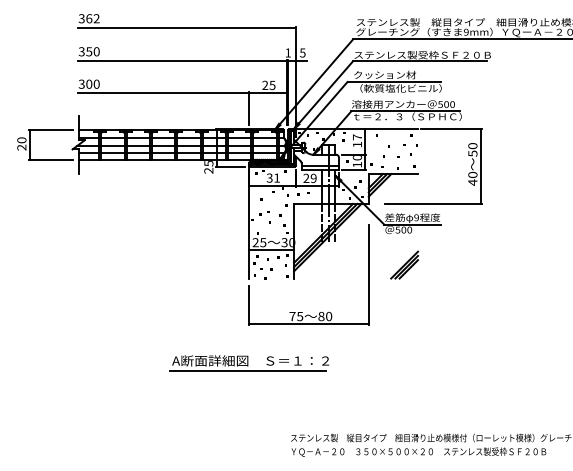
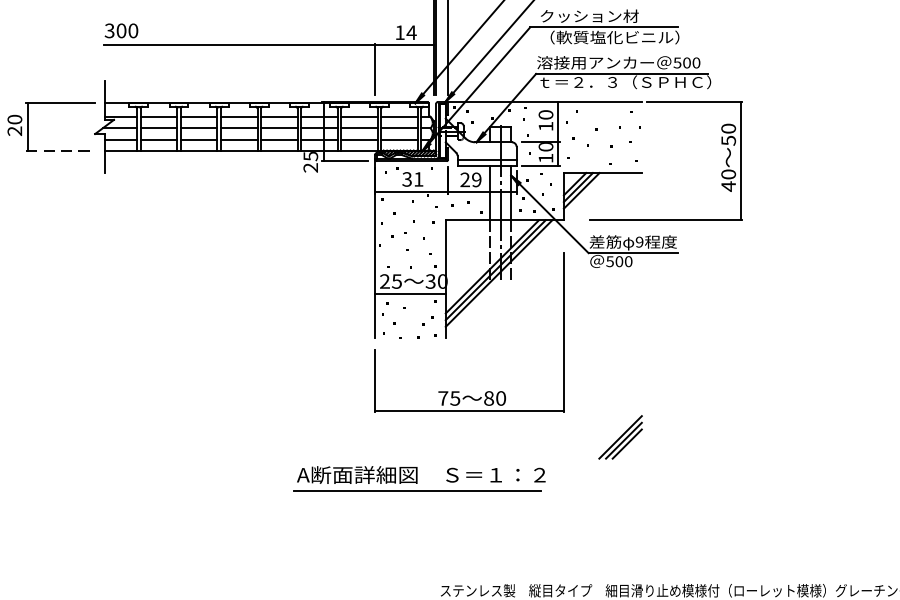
text: (268, 85) -> (405, 32), 25 -> 14
text: (357, 137) -> (546, 115), 17 -> 10
line: (50, 159) -> (60, 149), solid -> dashed
part: (404, 264) -> (620, 436), moved
part: (249, 363) -> (419, 479), moved

